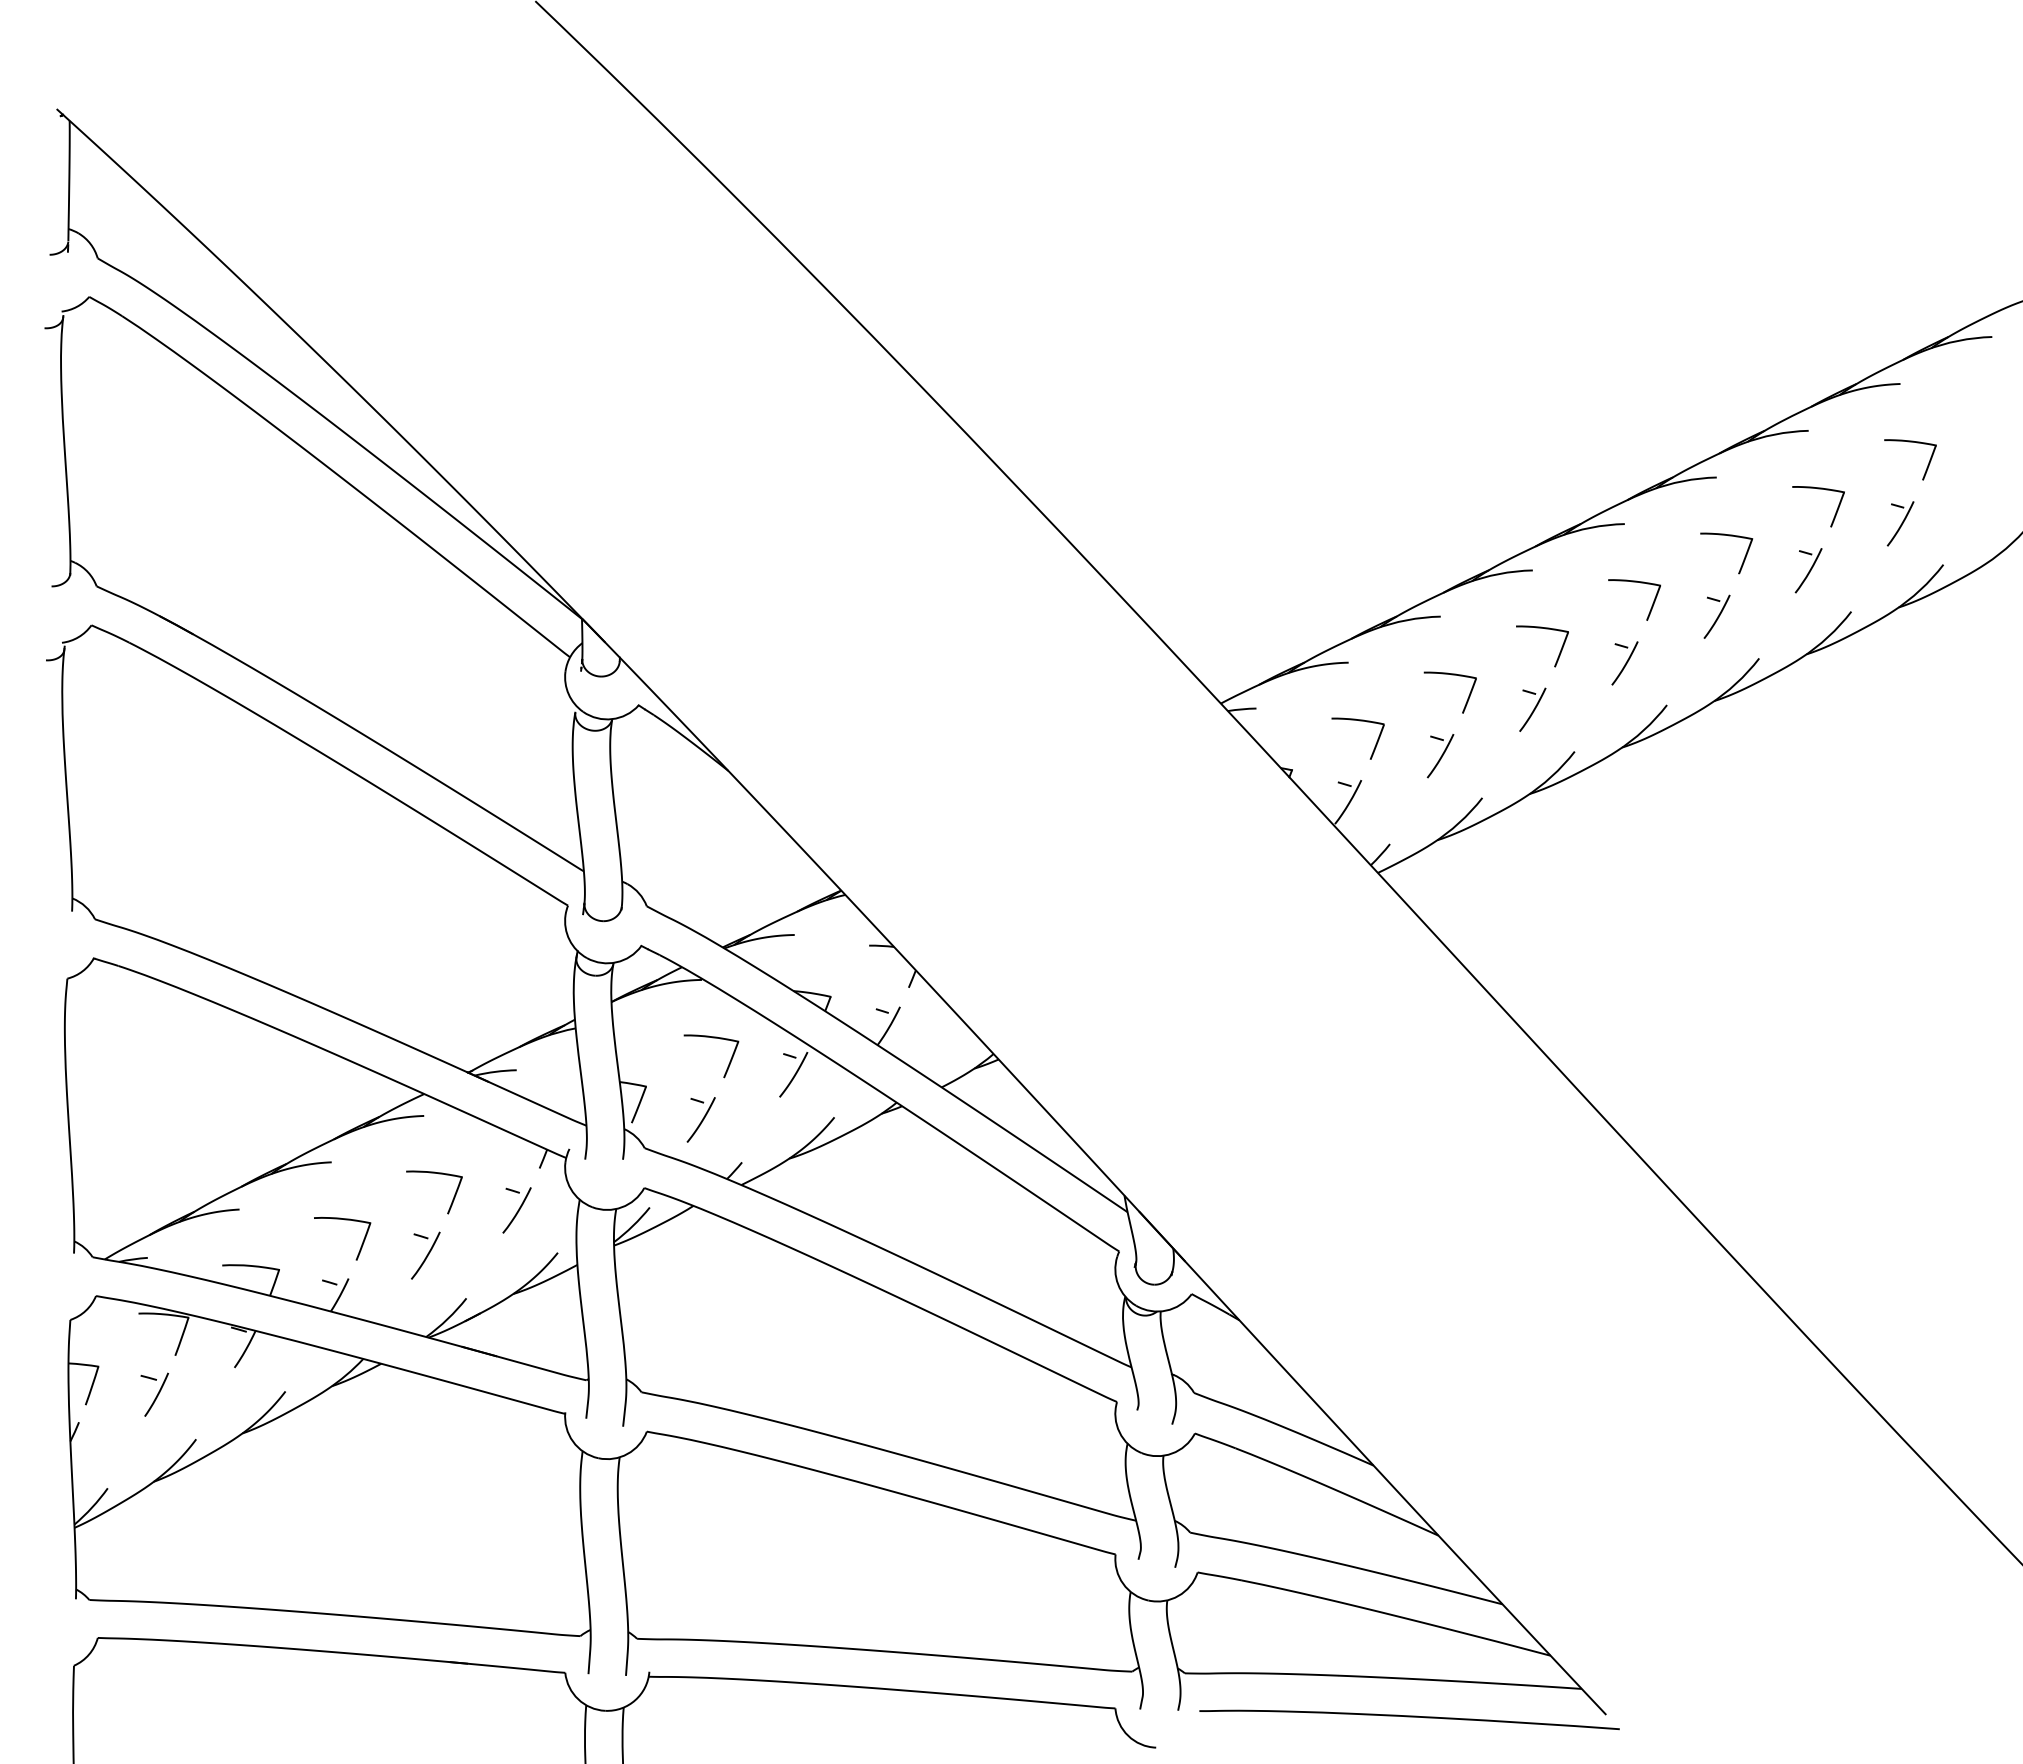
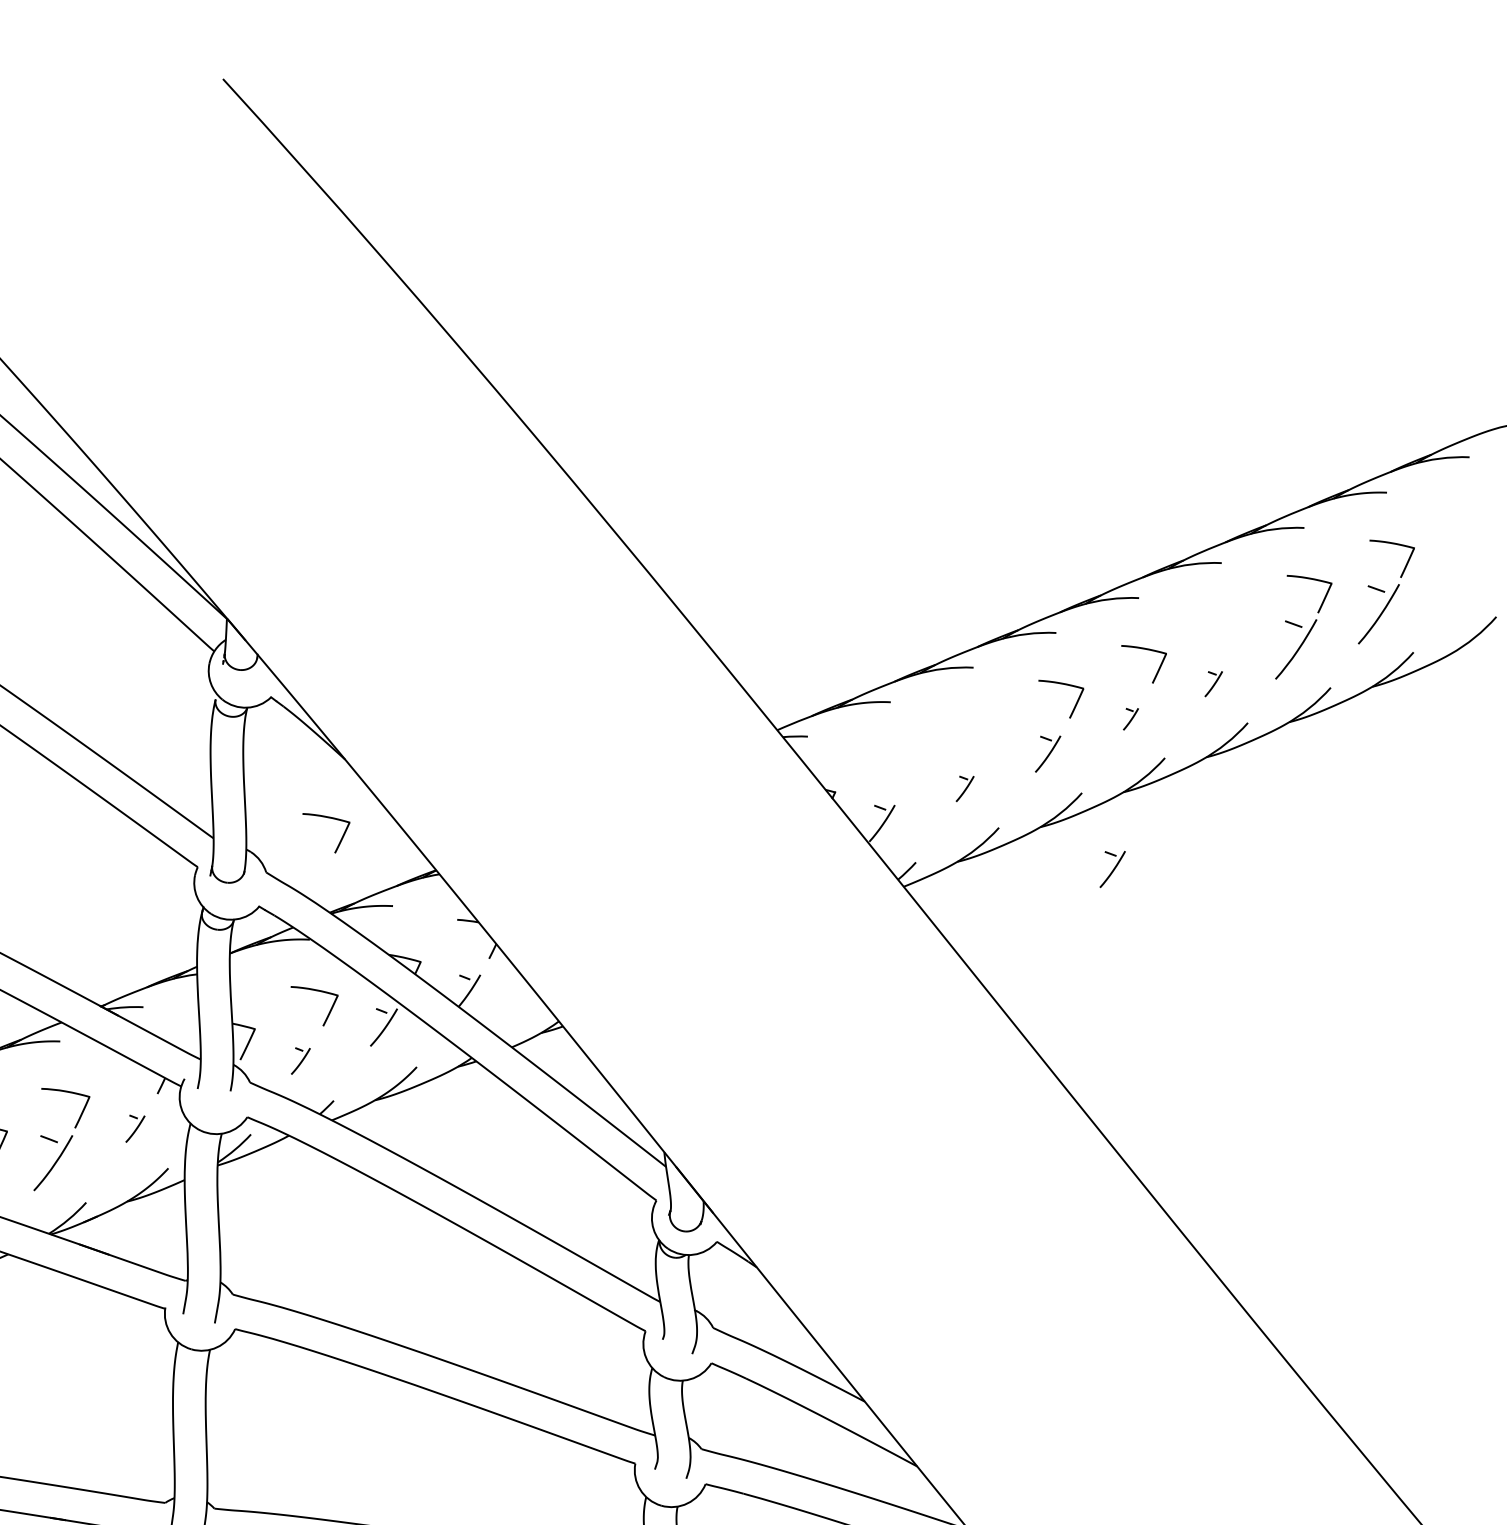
part: (1900, 523) -> (1378, 613), size x1.6
part: (1728, 536) -> (1228, 615), removed
part: (1808, 570) -> (1295, 649), size x1.6
part: (1716, 616) -> (1213, 683), size x0.7
part: (1624, 663) -> (1130, 719), size x0.6
part: (1451, 675) -> (979, 719), removed
part: (1359, 721) -> (896, 754), removed
part: (1440, 756) -> (965, 789), size x0.7
part: (1615, 836) -> (1112, 869), added
part: (712, 839) -> (327, 818), added
part: (700, 1119) -> (300, 1060), size x0.7
part: (516, 1210) -> (134, 1129), size x0.7
part: (425, 1255) -> (53, 1162), size x1.4

